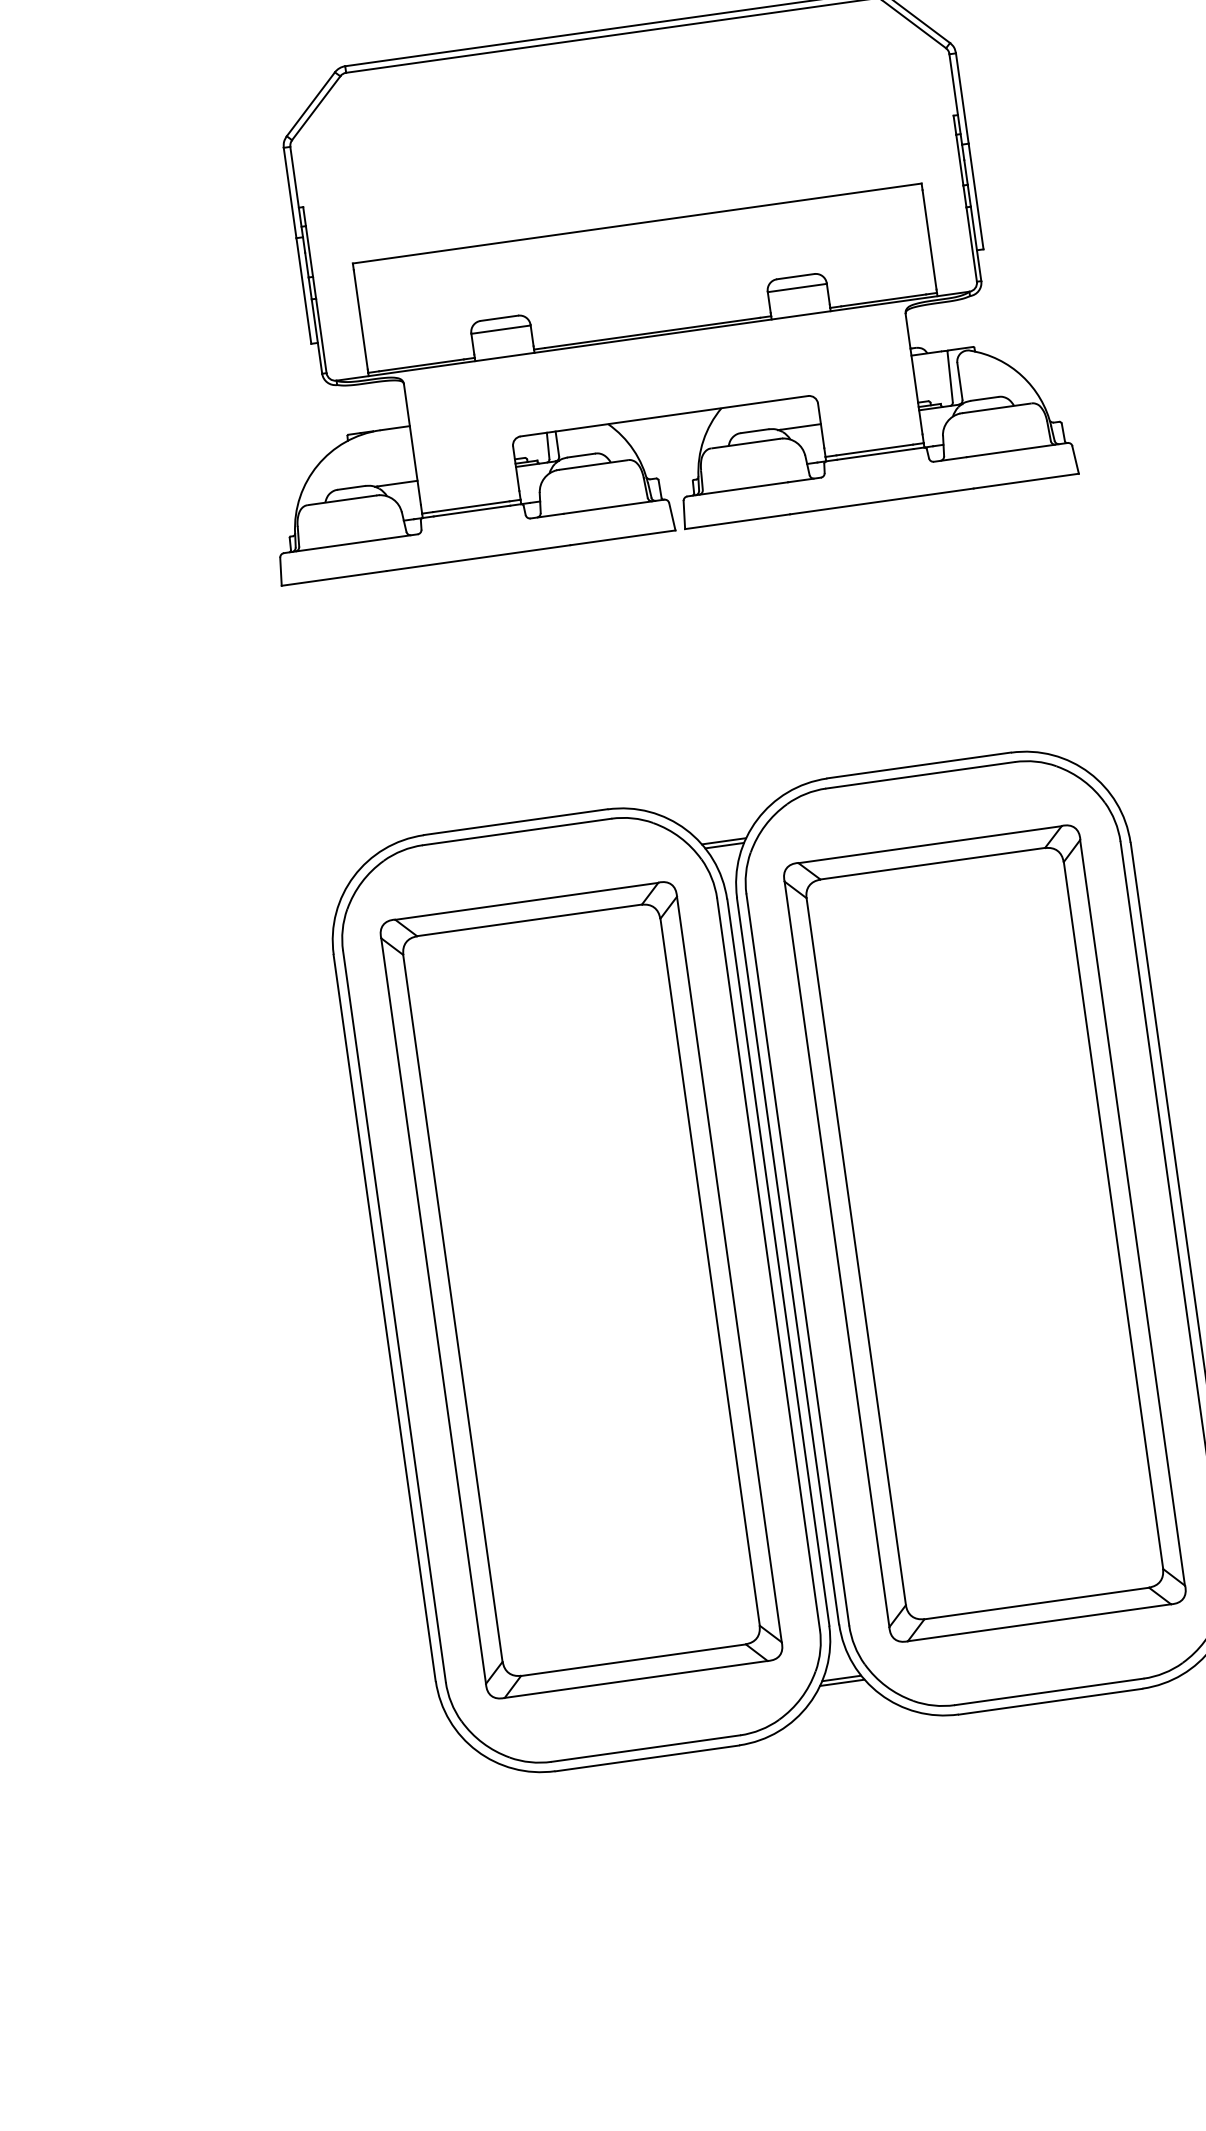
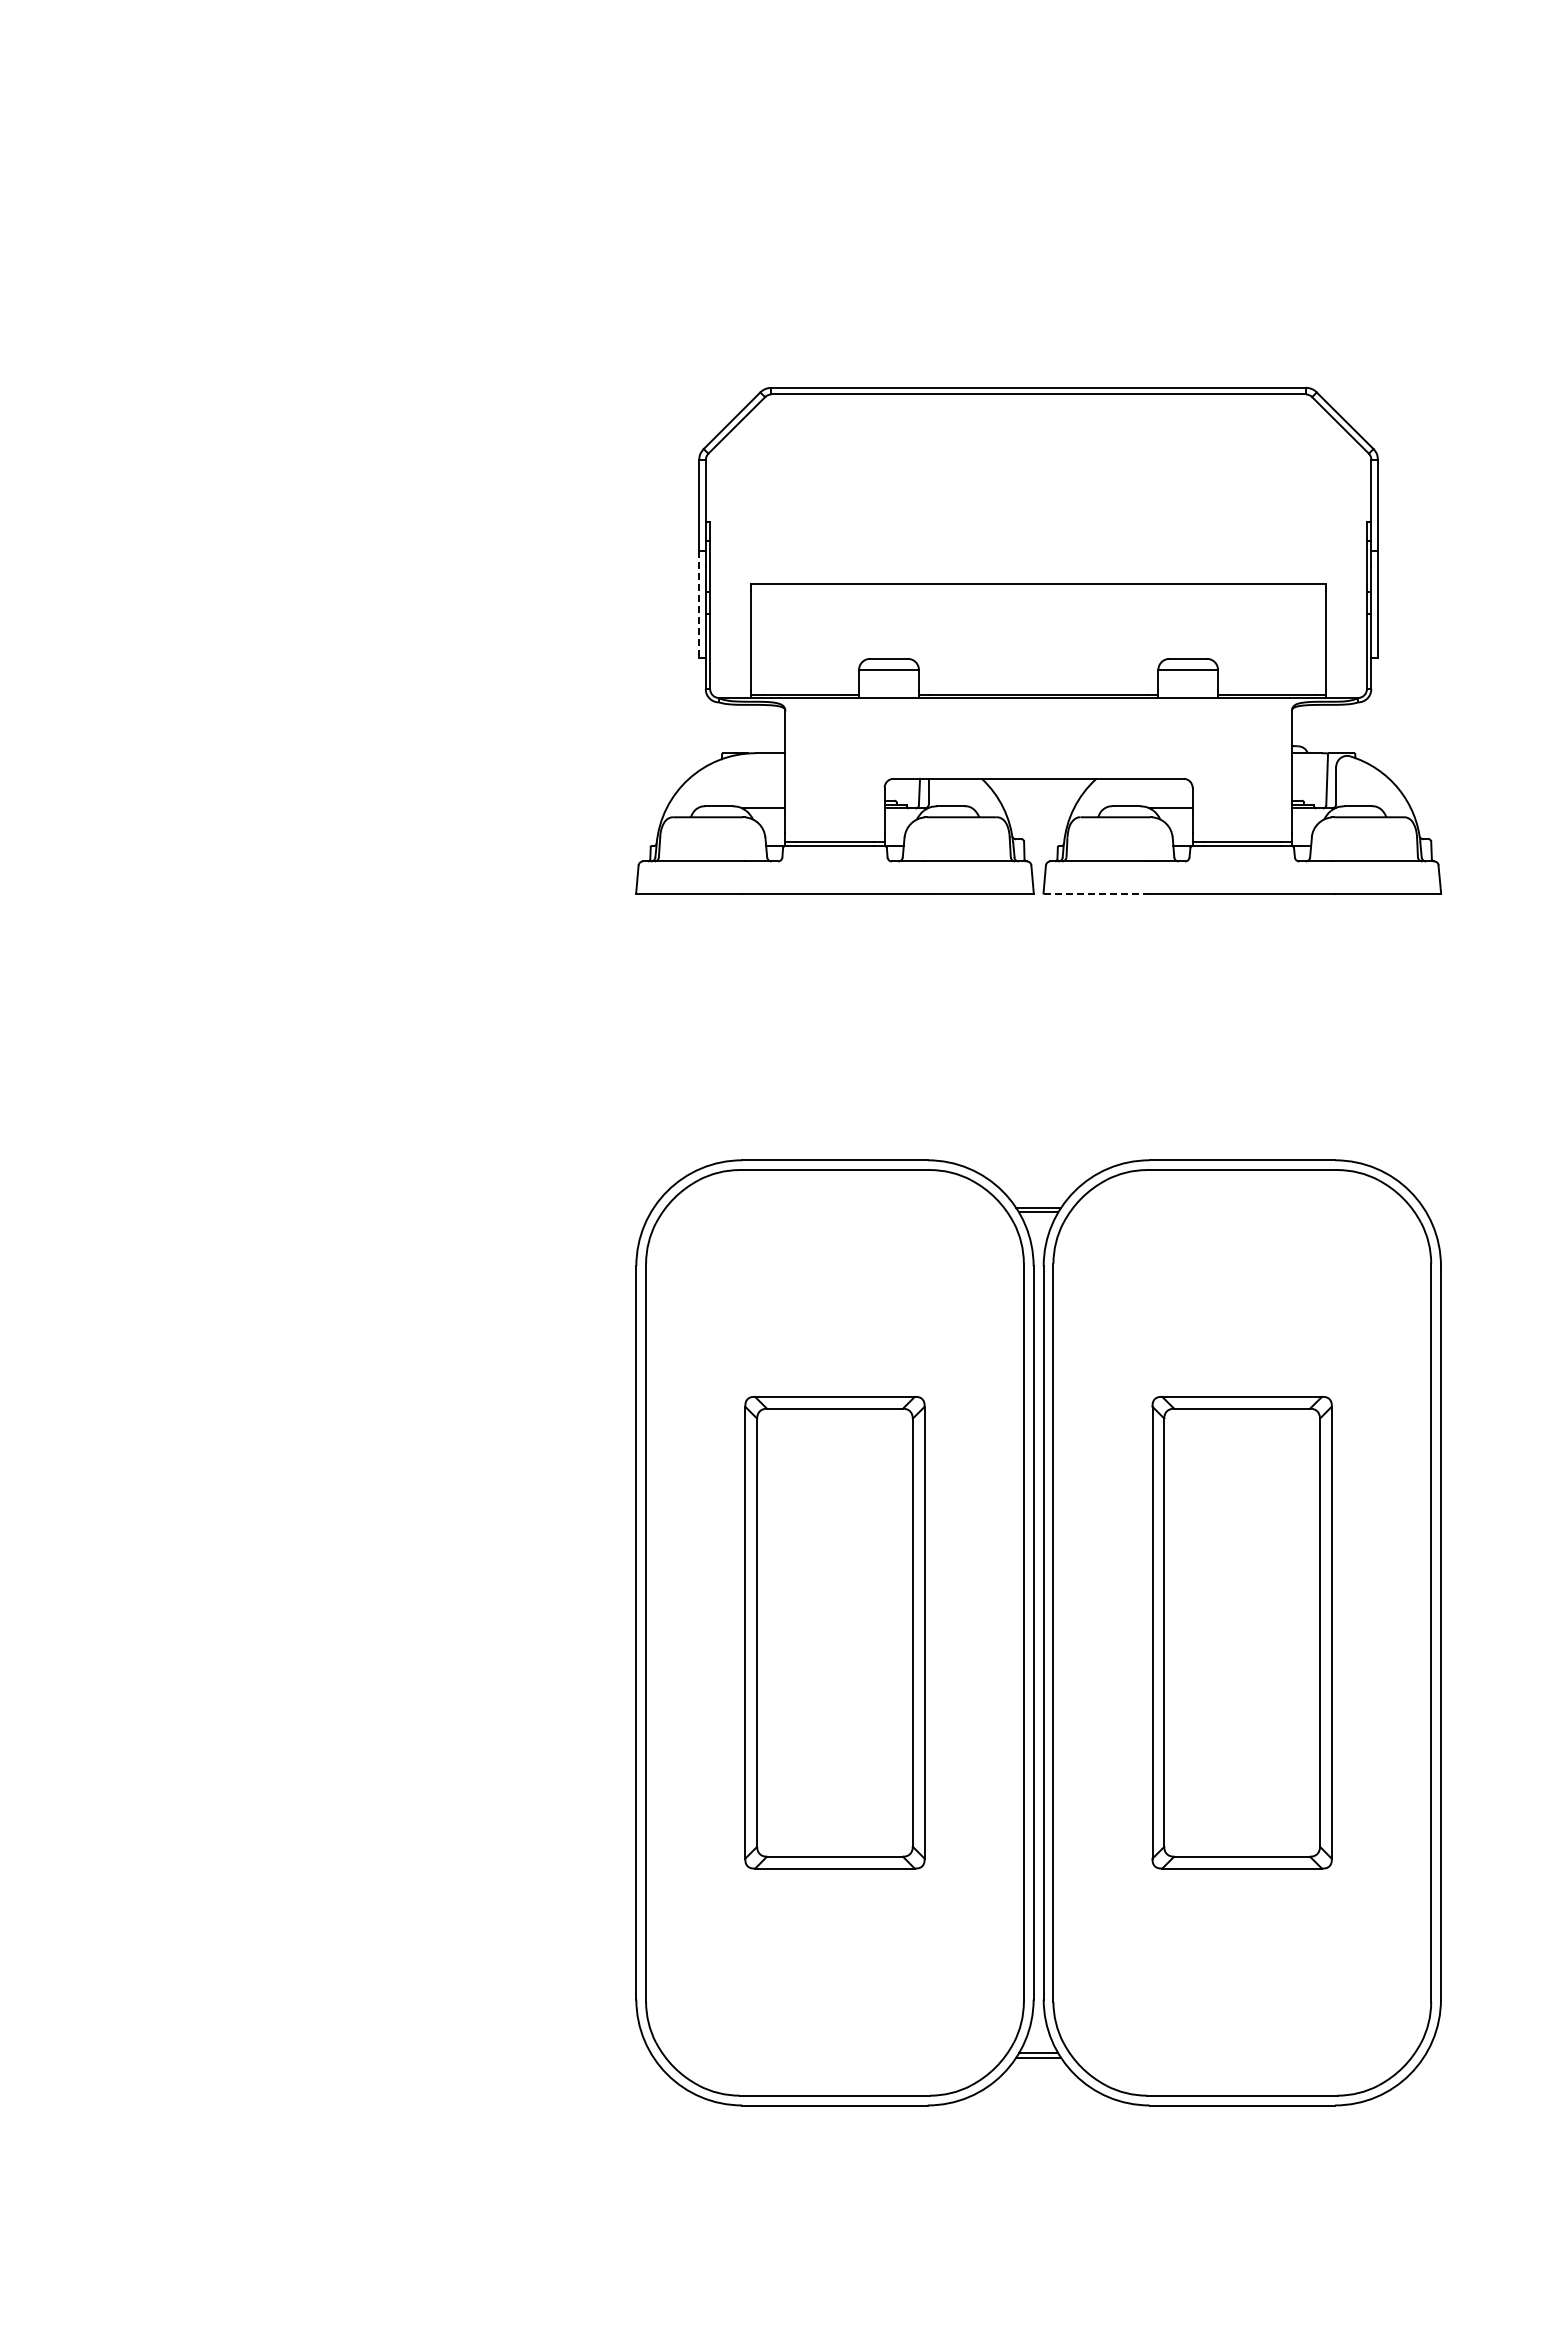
line: (304, 291) -> (699, 605), solid -> dashed
line: (737, 521) -> (1096, 893), solid -> dashed
part: (984, 1233) -> (1241, 1632), size x0.6
part: (580, 1289) -> (834, 1632), size x0.6

